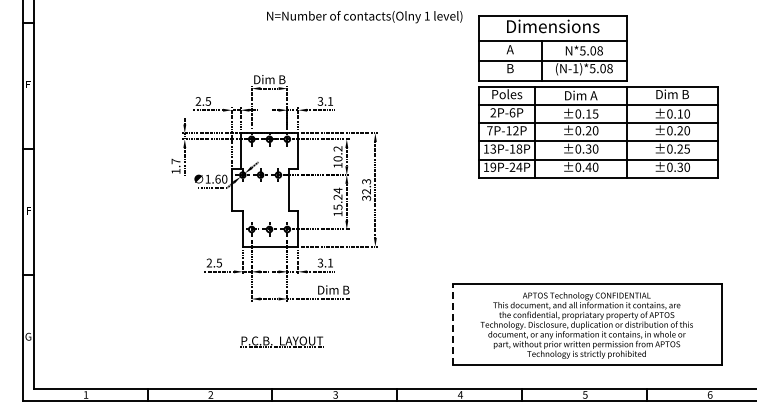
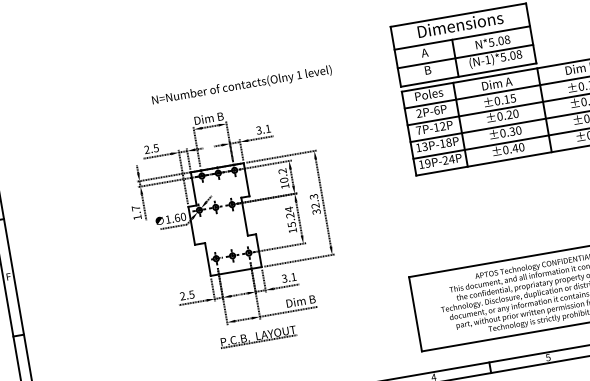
text: (364, 17) -> (241, 86), moved
line: (452, 324) -> (415, 314), dashed -> solid
part: (281, 341) -> (257, 336), moved

